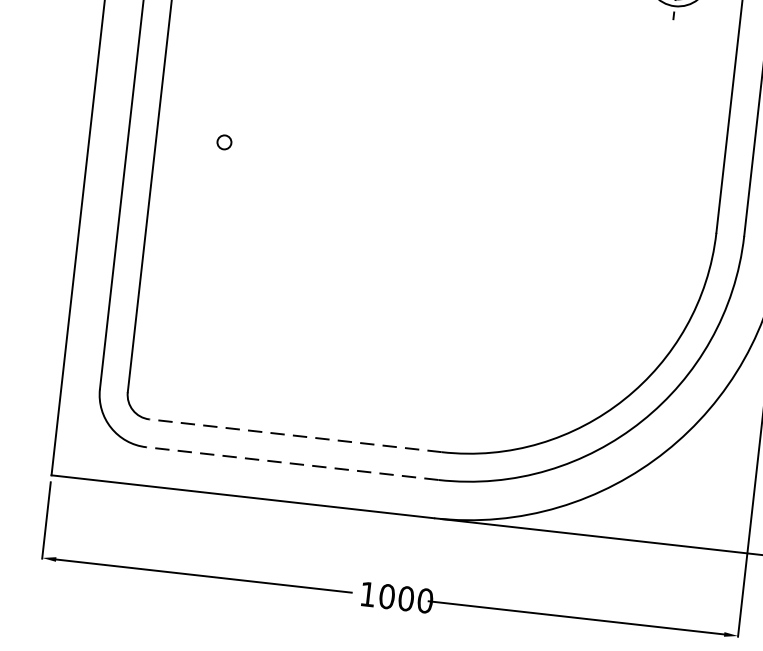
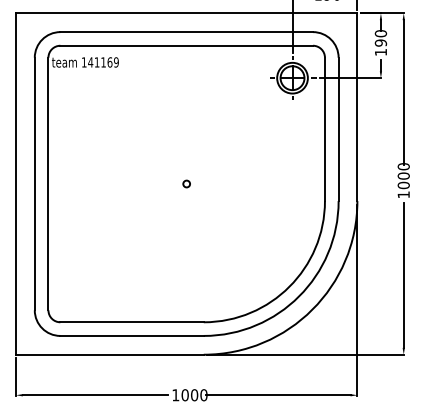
circle: (224, 141) -> (186, 183), moved
line: (296, 436) -> (132, 322), dashed -> solid
line: (293, 462) -> (132, 335), dashed -> solid

